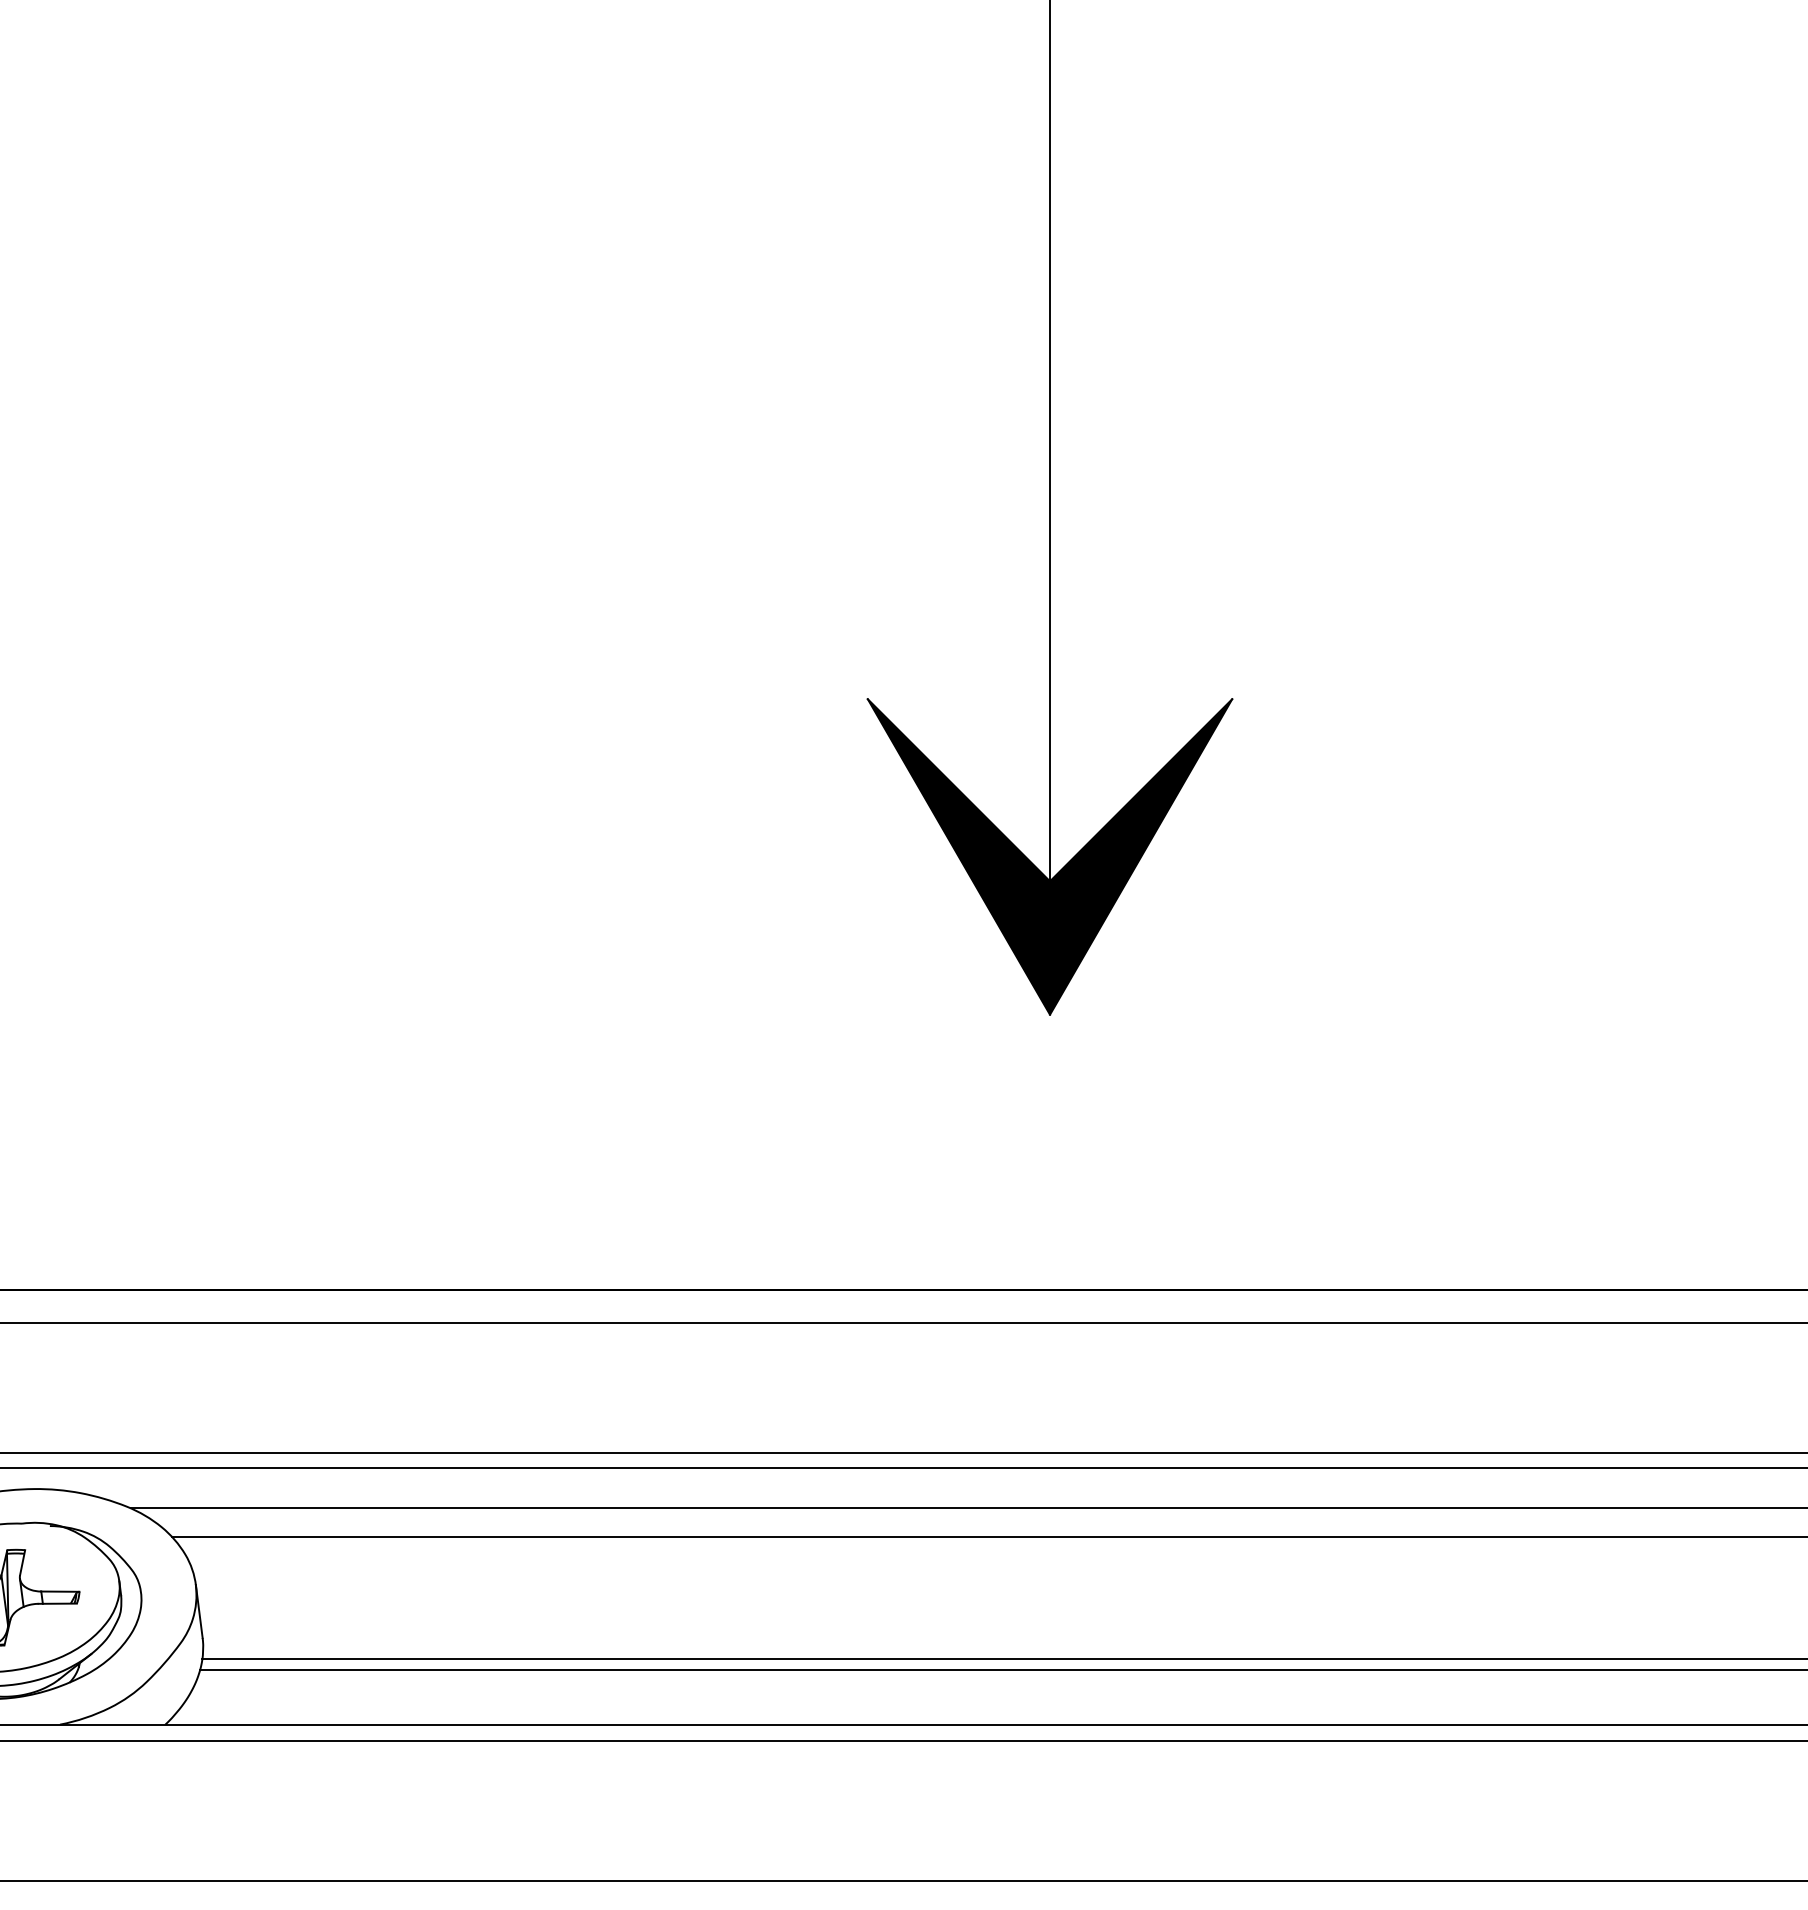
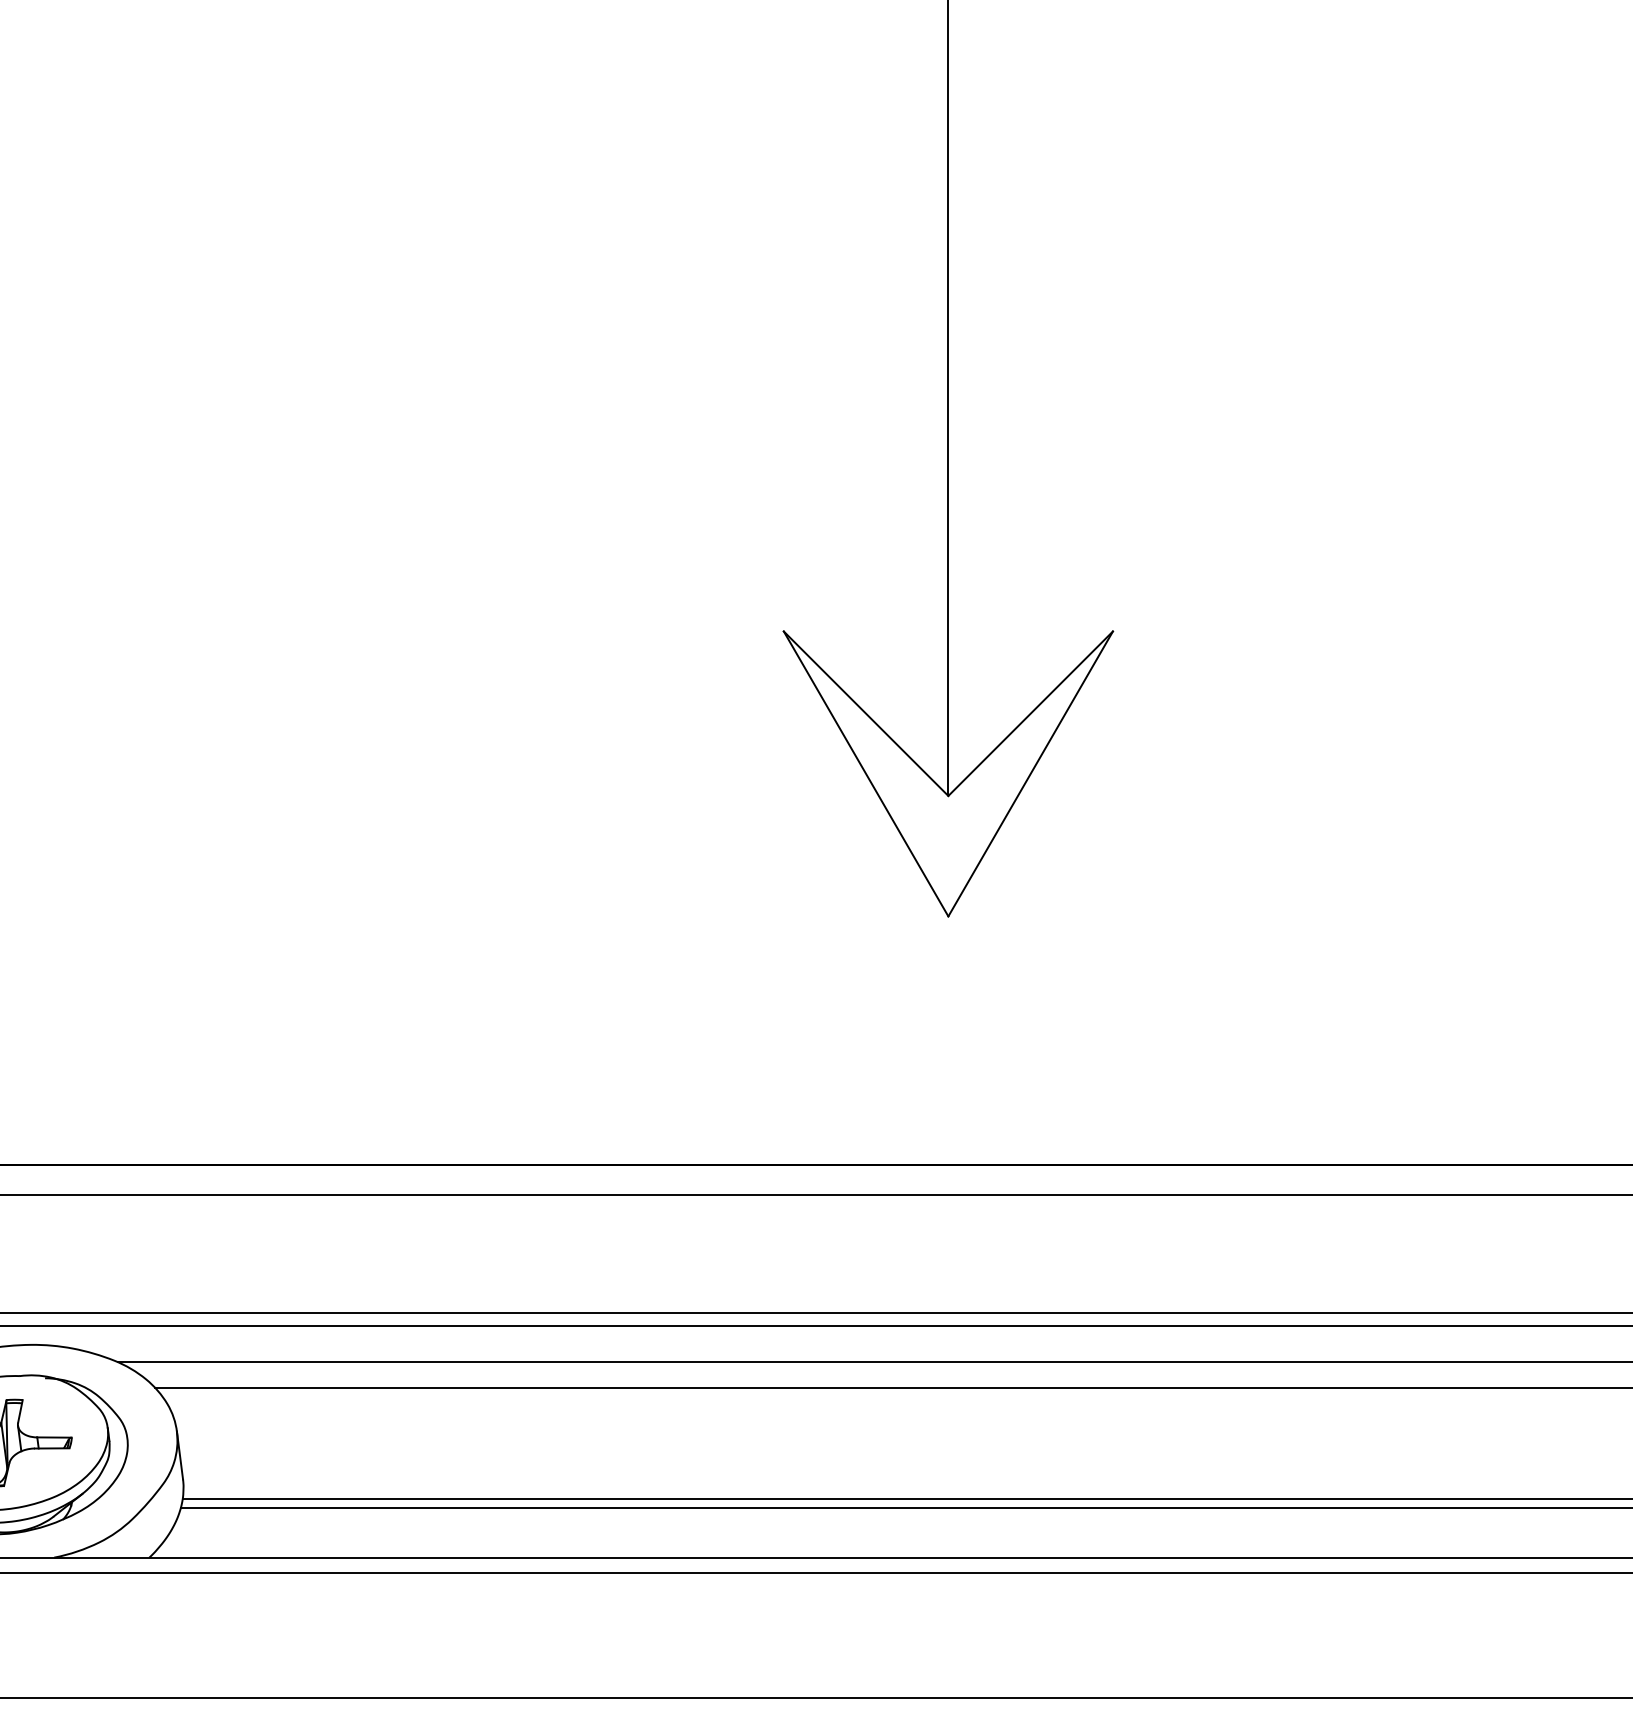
fill: (1049, 856) -> (947, 773), removed

